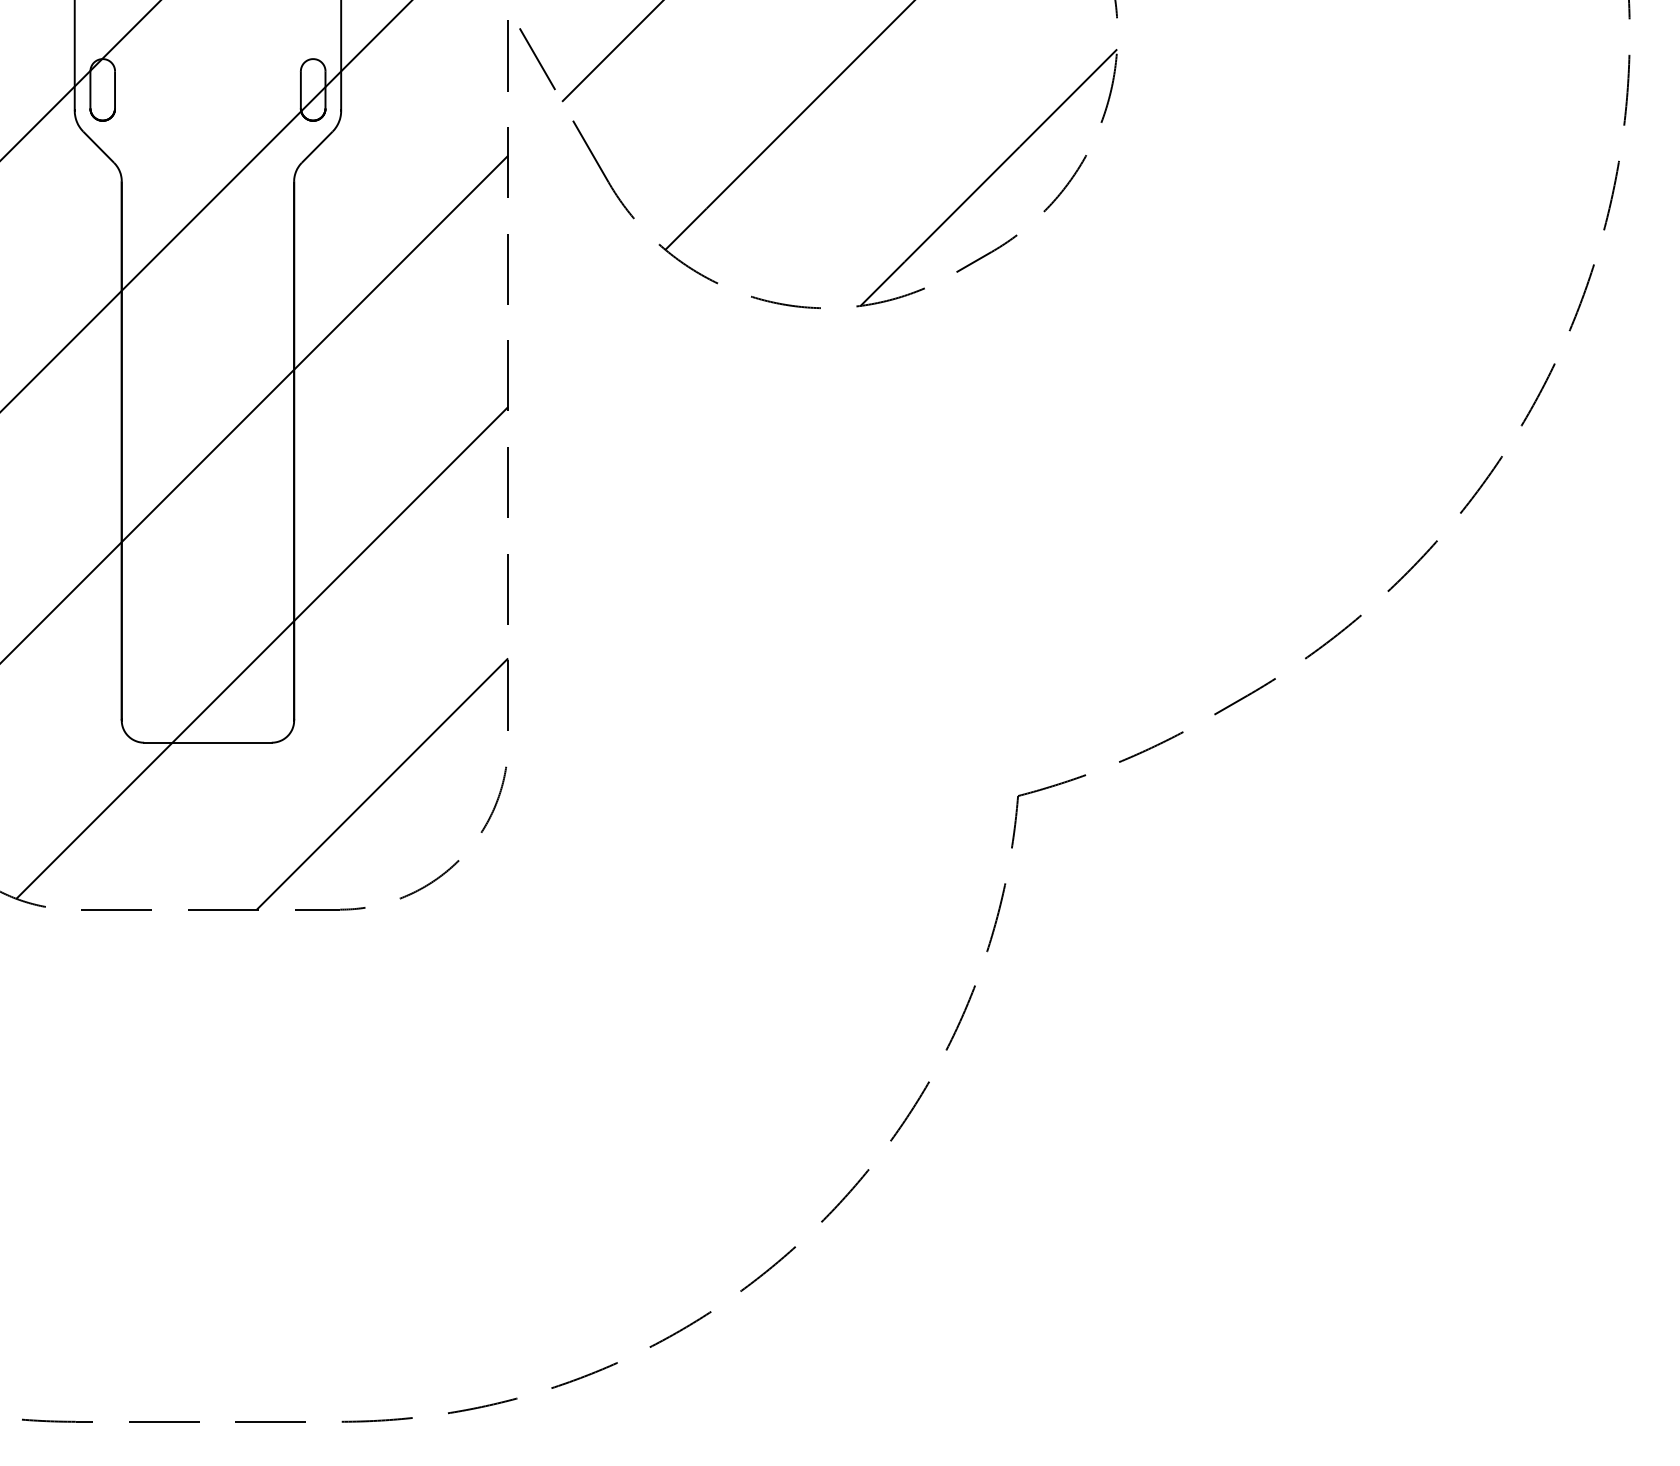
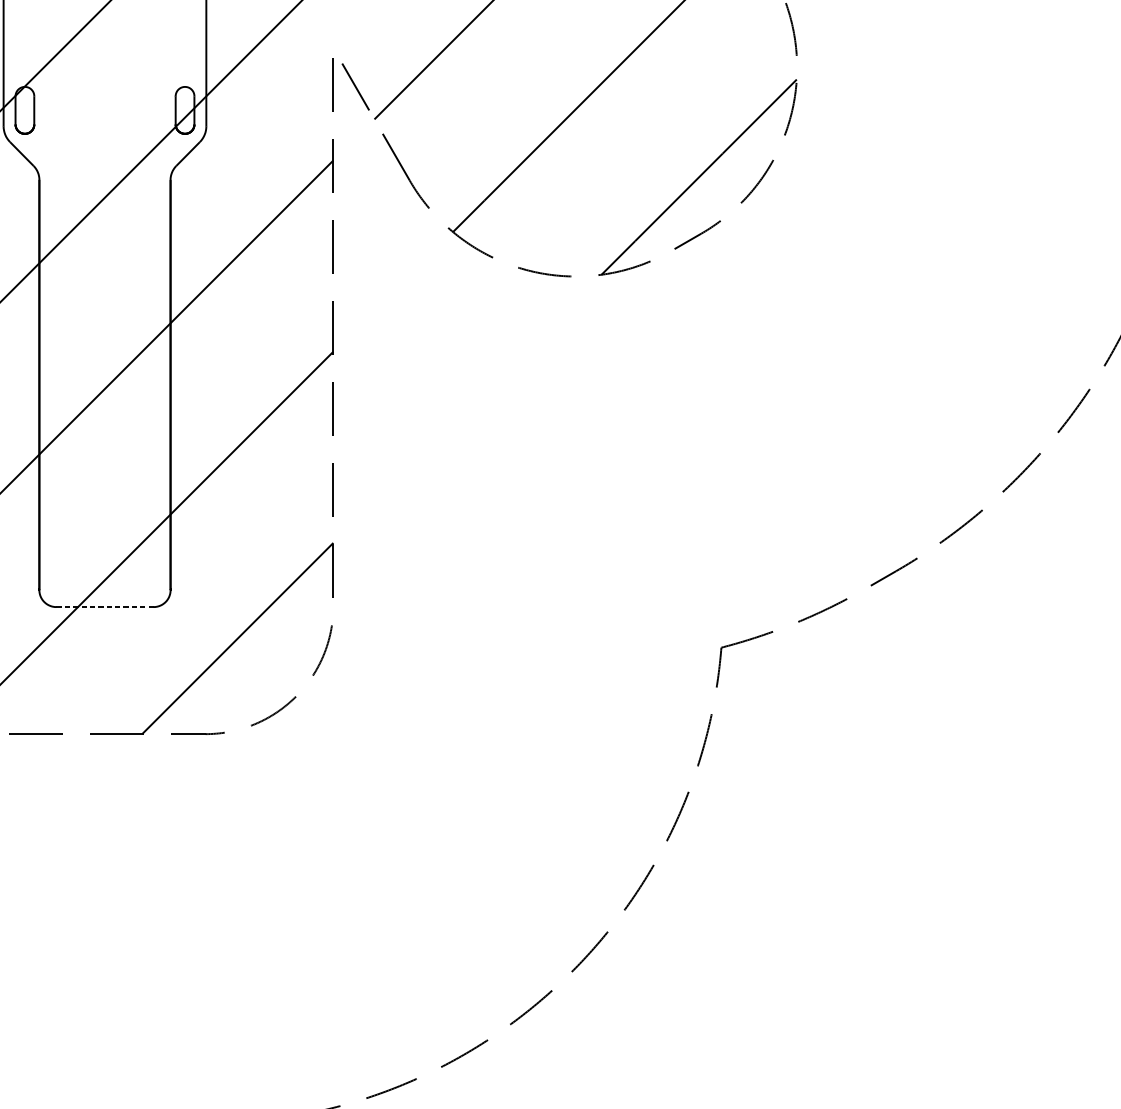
line: (207, 742) -> (104, 606), solid -> dashed

